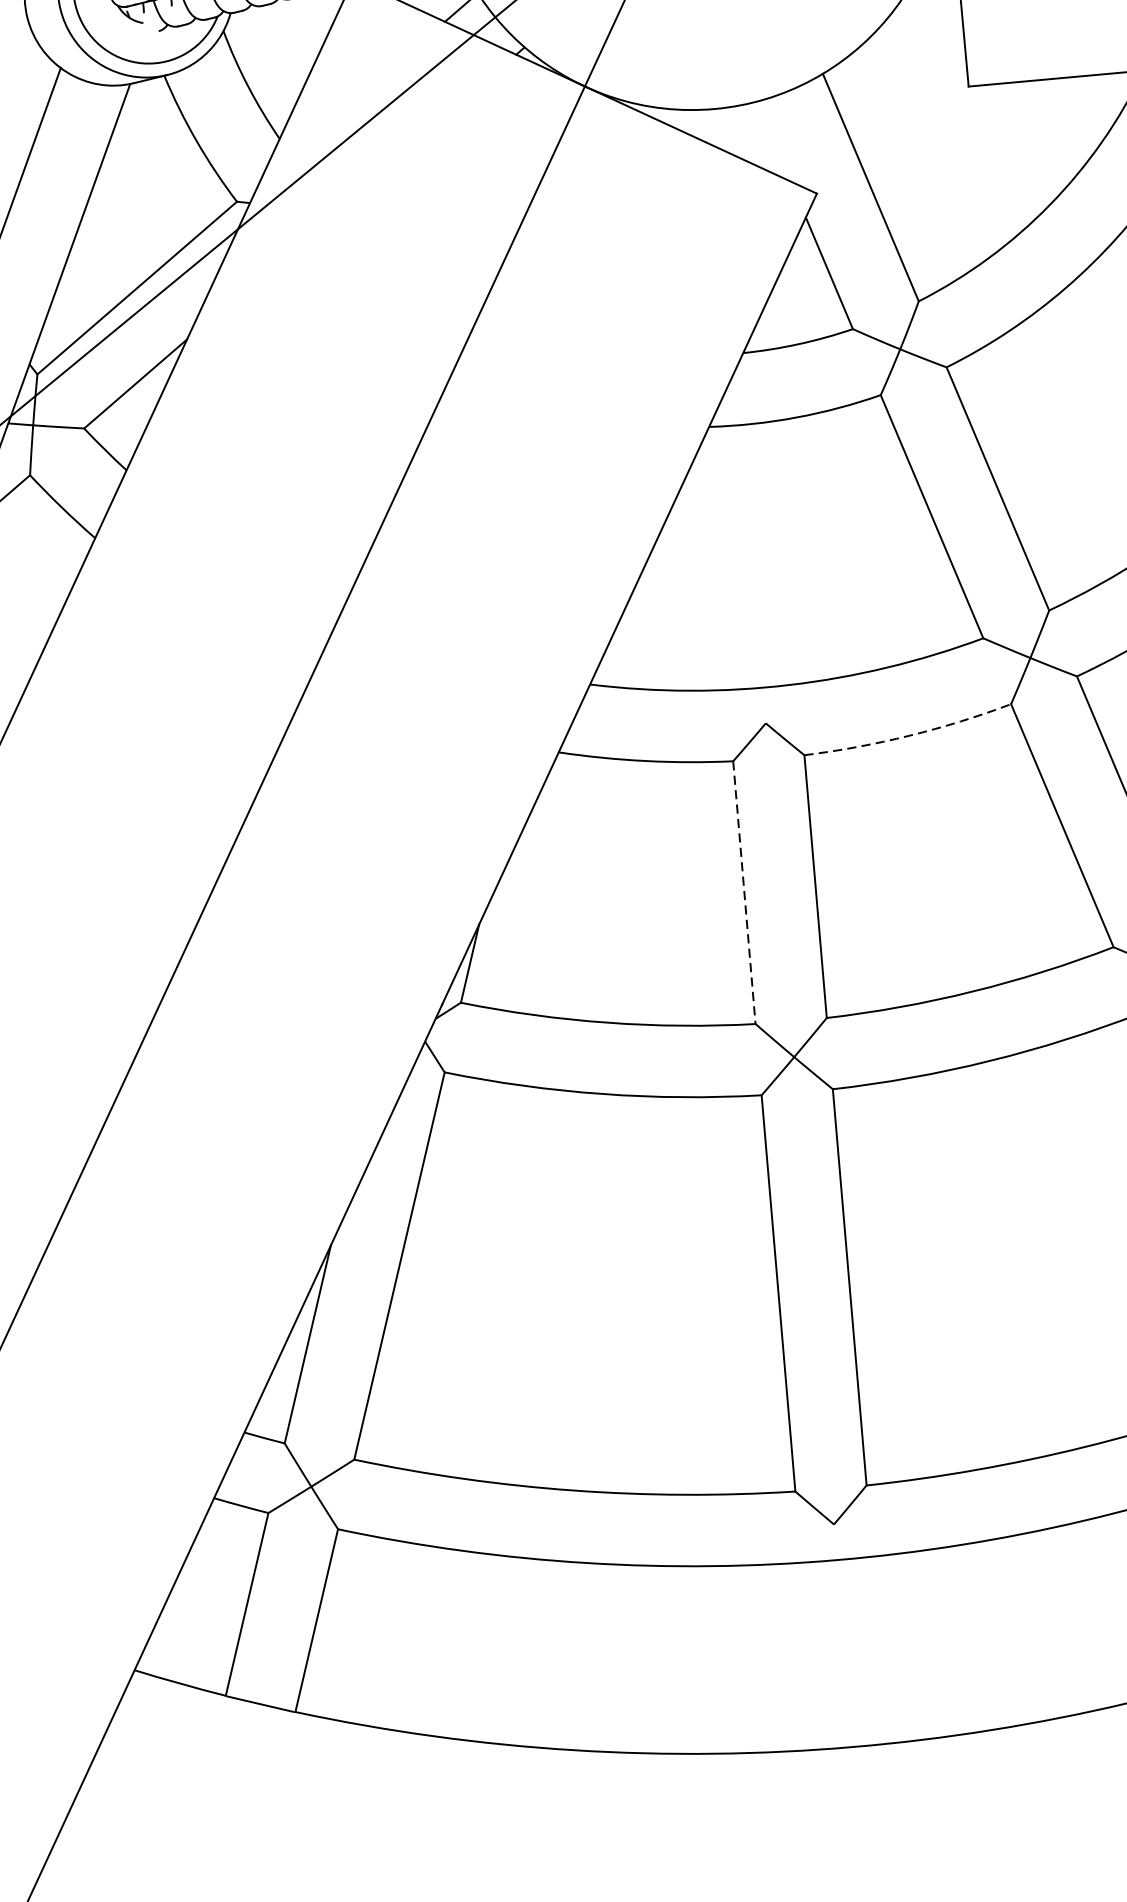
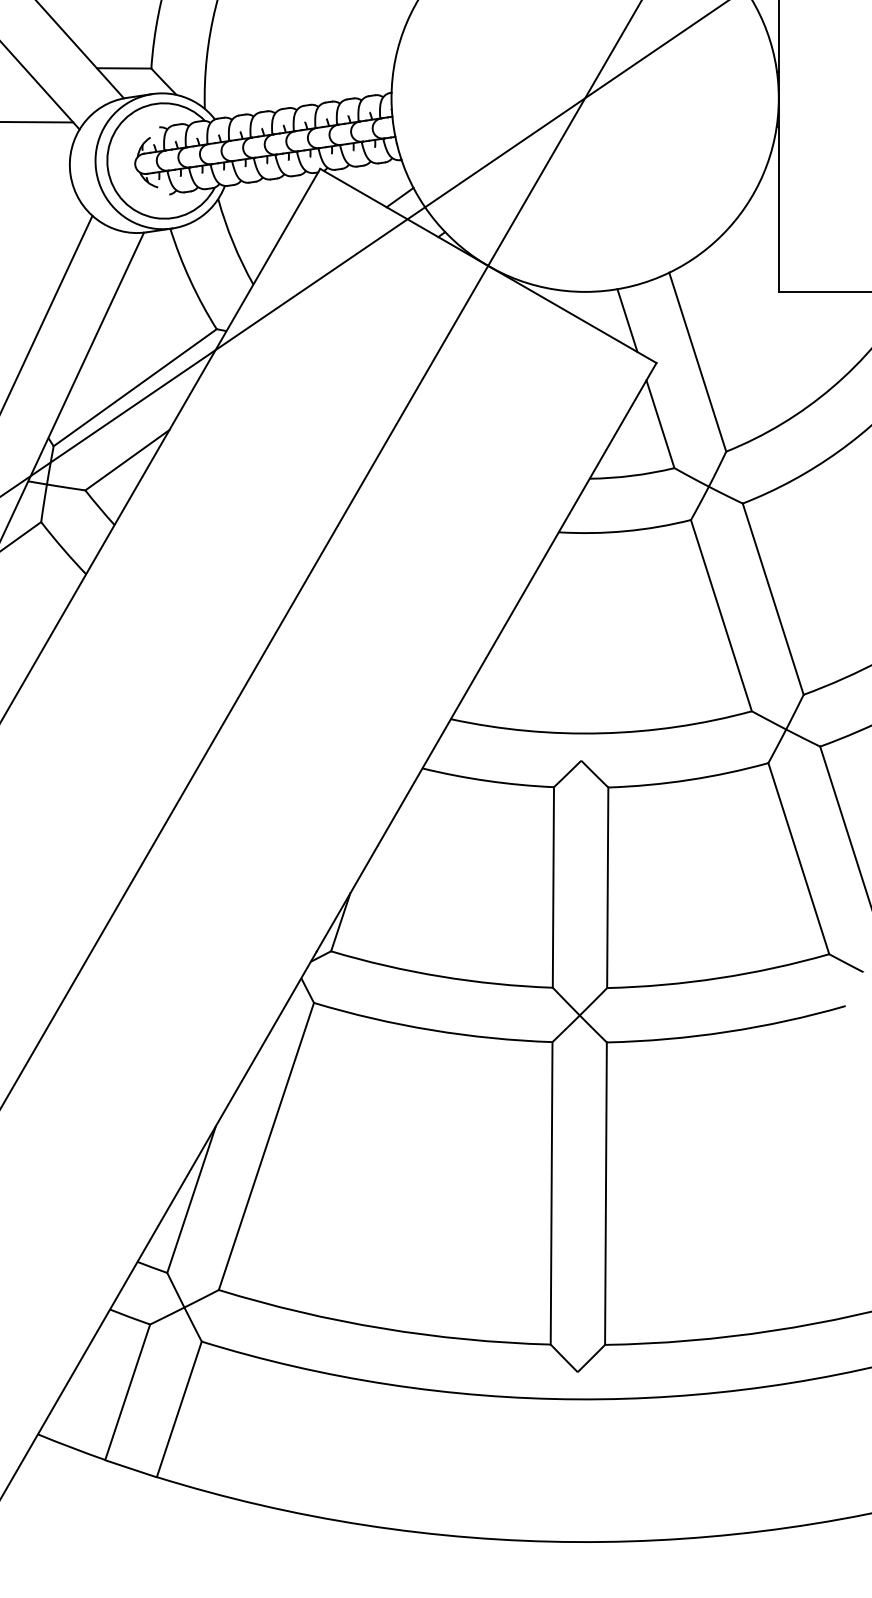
line: (773, 141) -> (627, 320), added
arc: (909, 736) -> (689, 780), dashed -> solid
line: (744, 892) -> (553, 887), dashed -> solid

